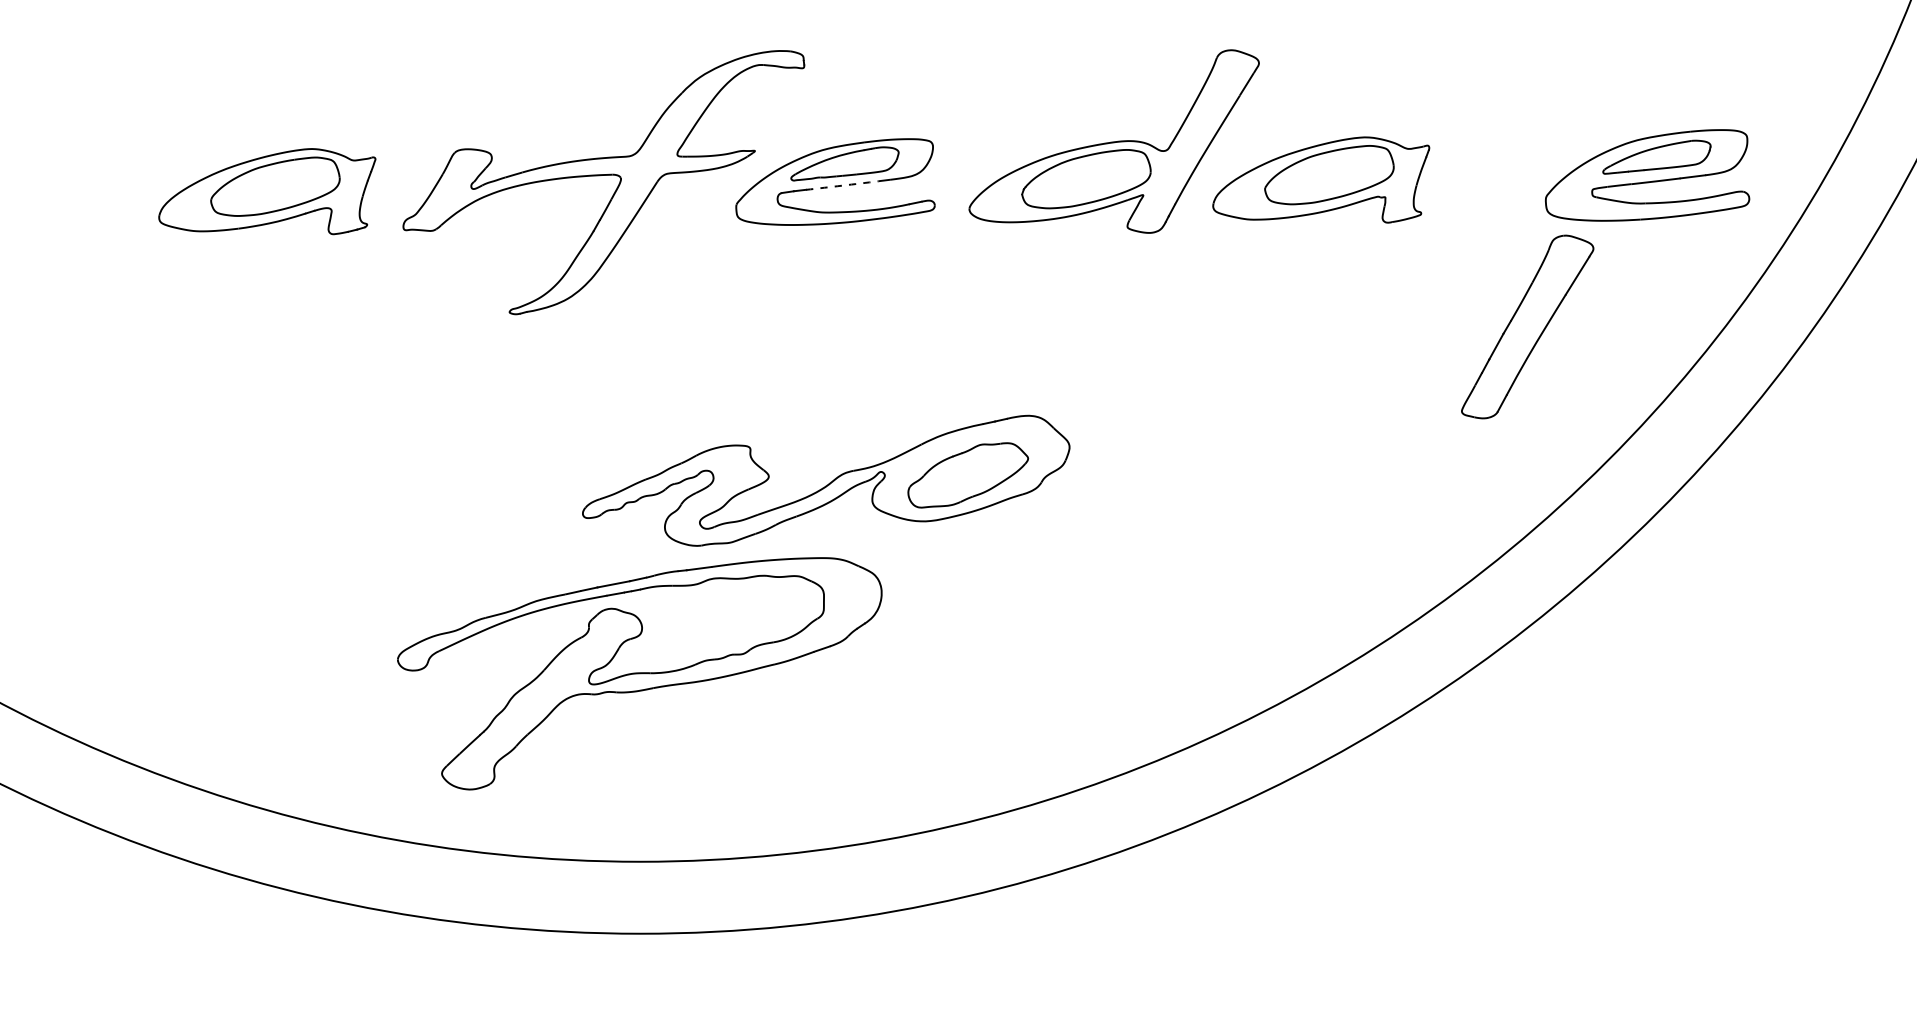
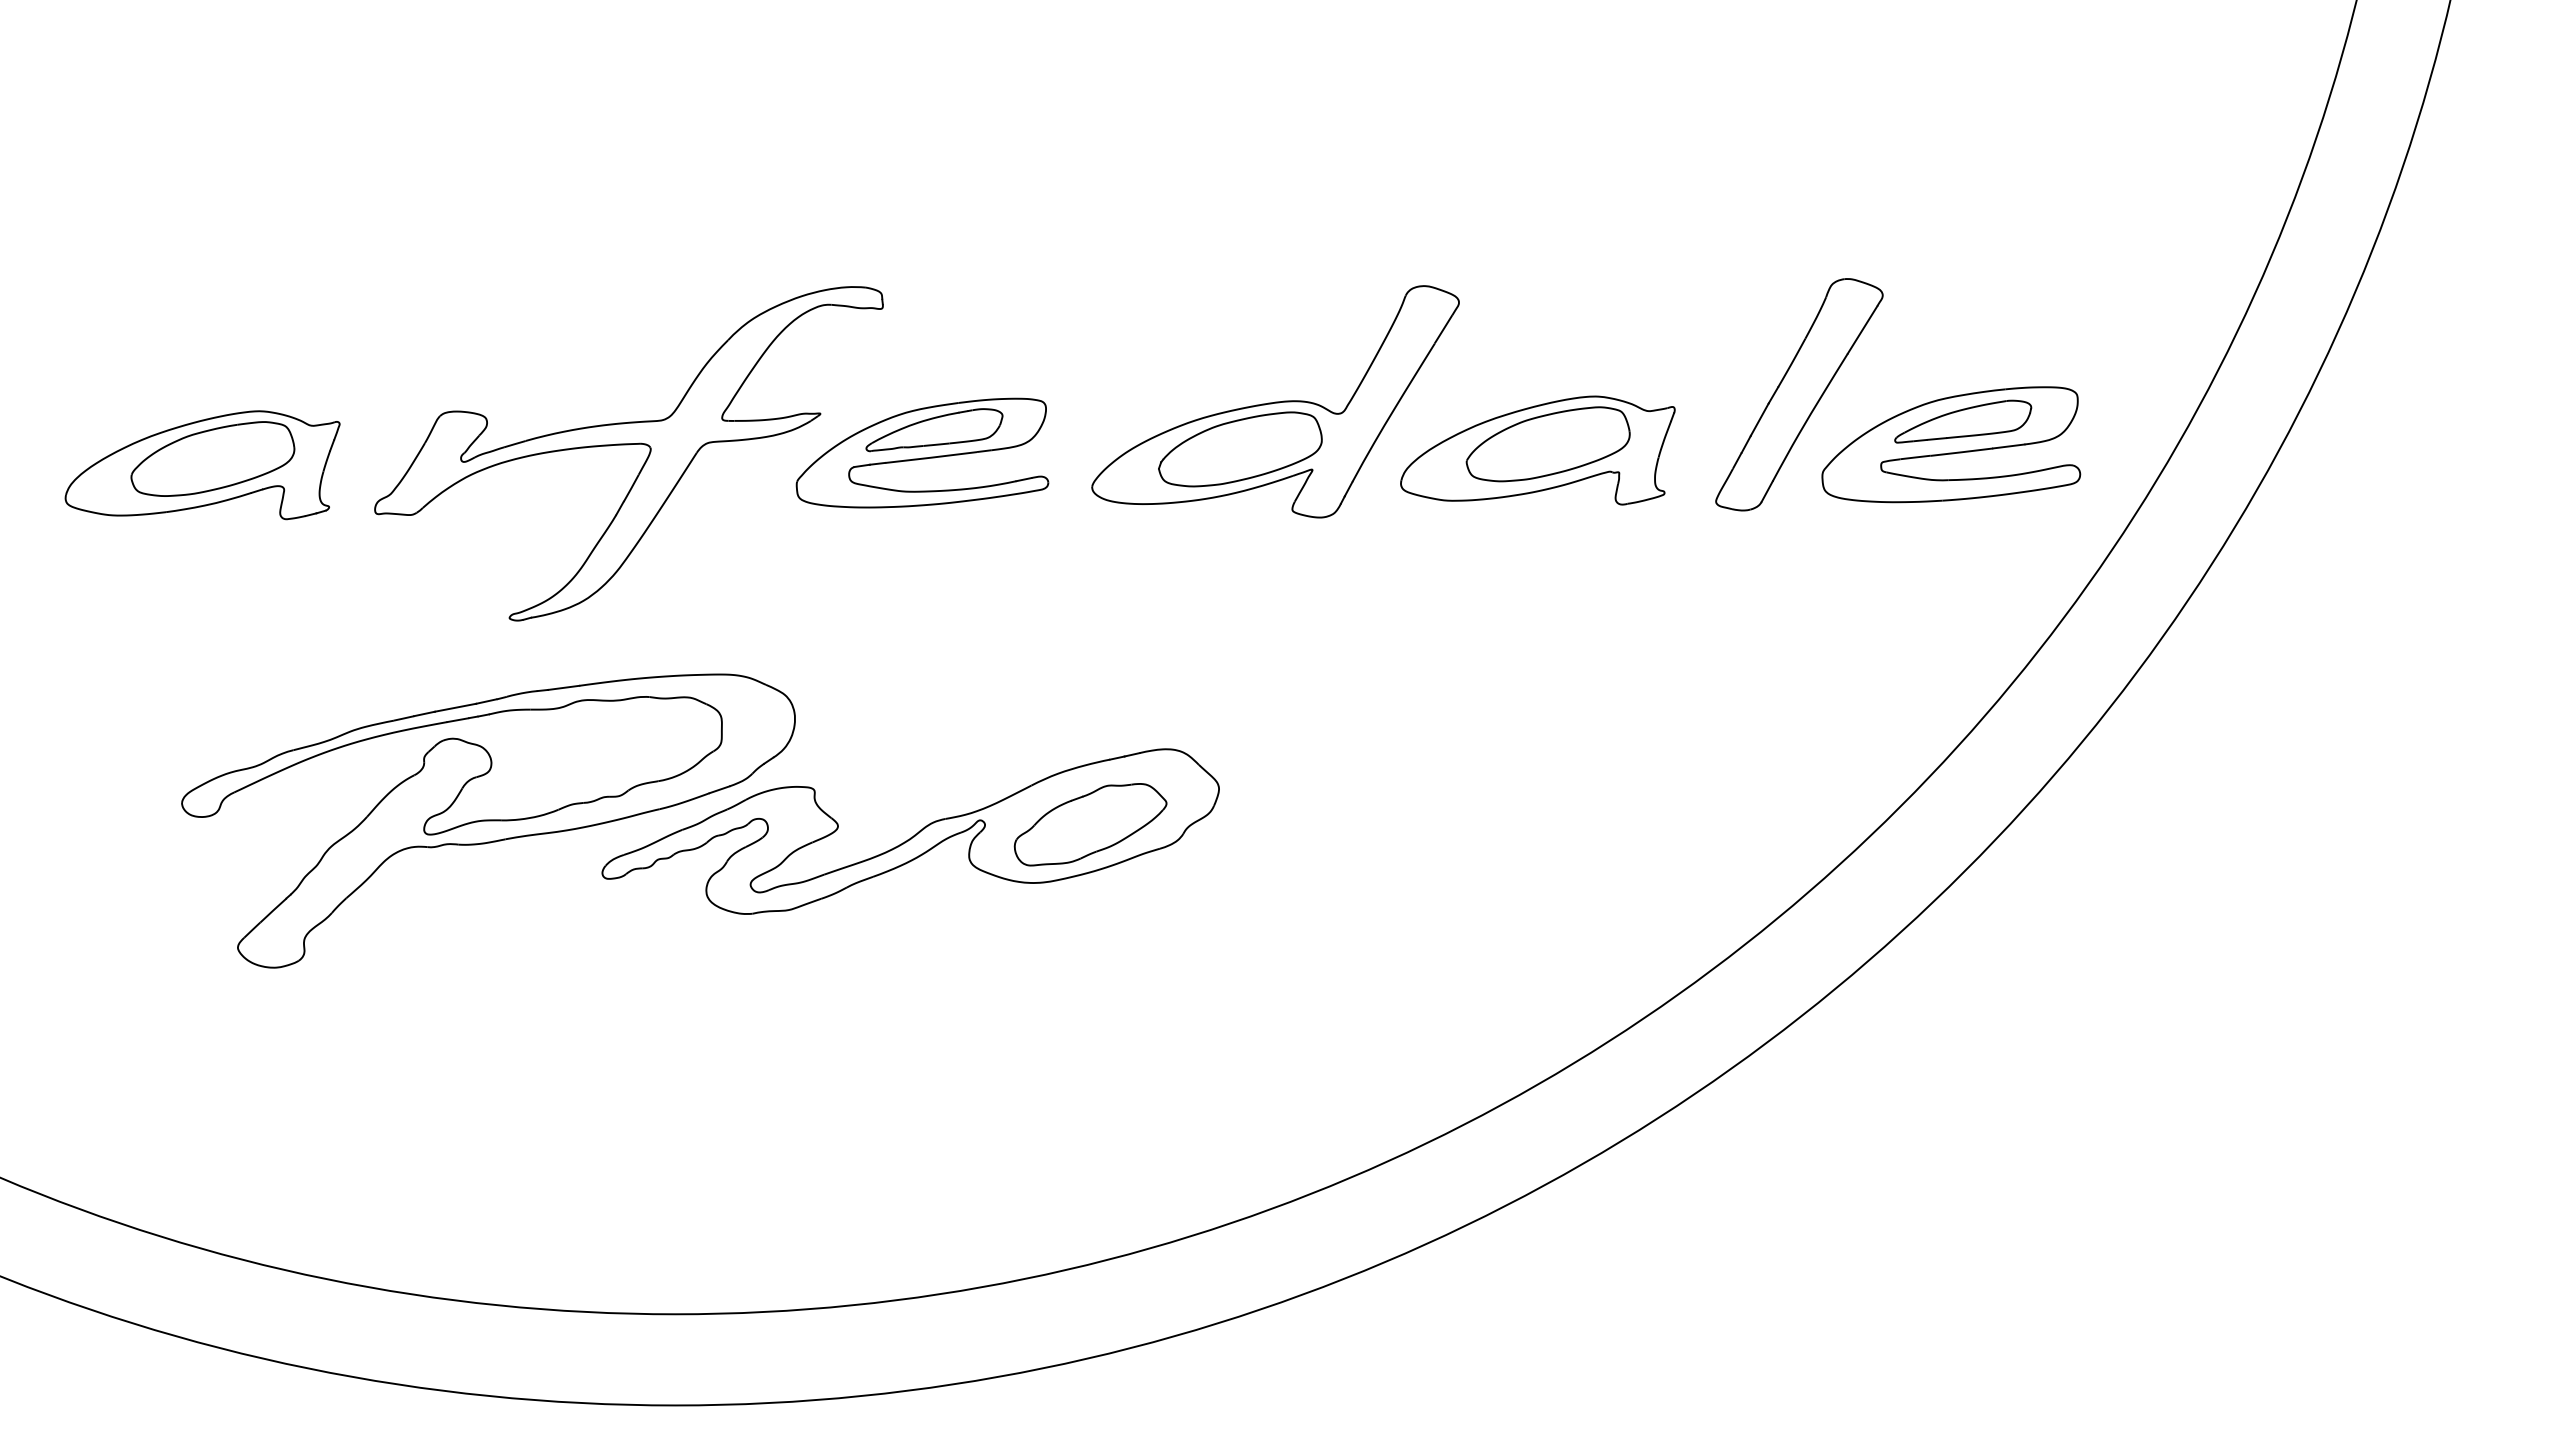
arc: (842, 185) -> (931, 457), dashed -> solid
part: (1527, 326) -> (1799, 394), moved
part: (639, 673) -> (488, 820), moved

